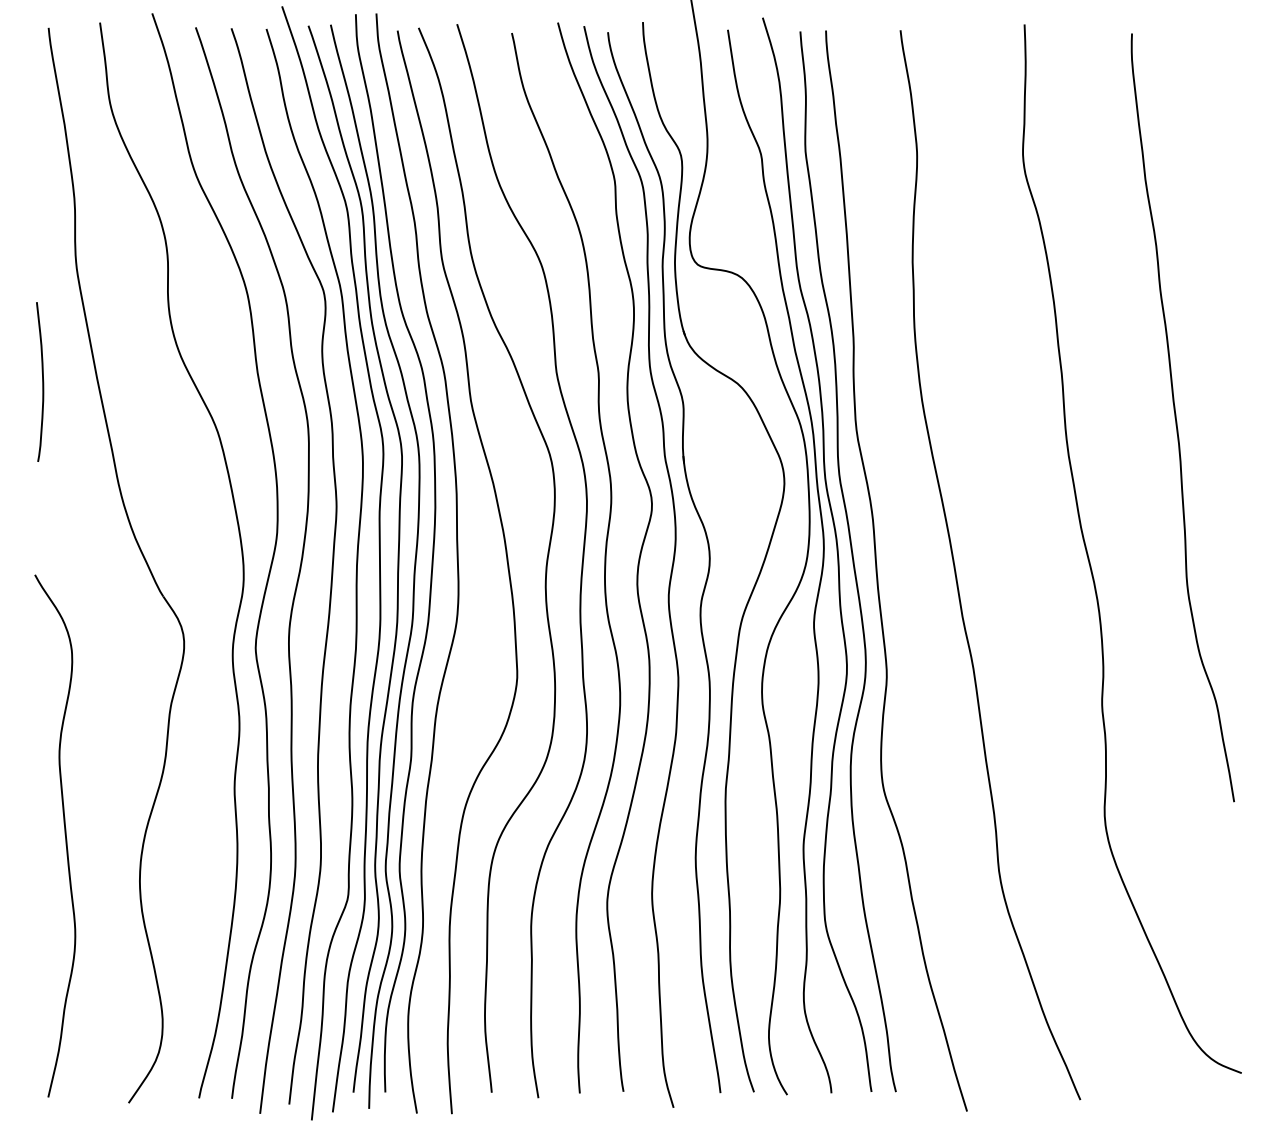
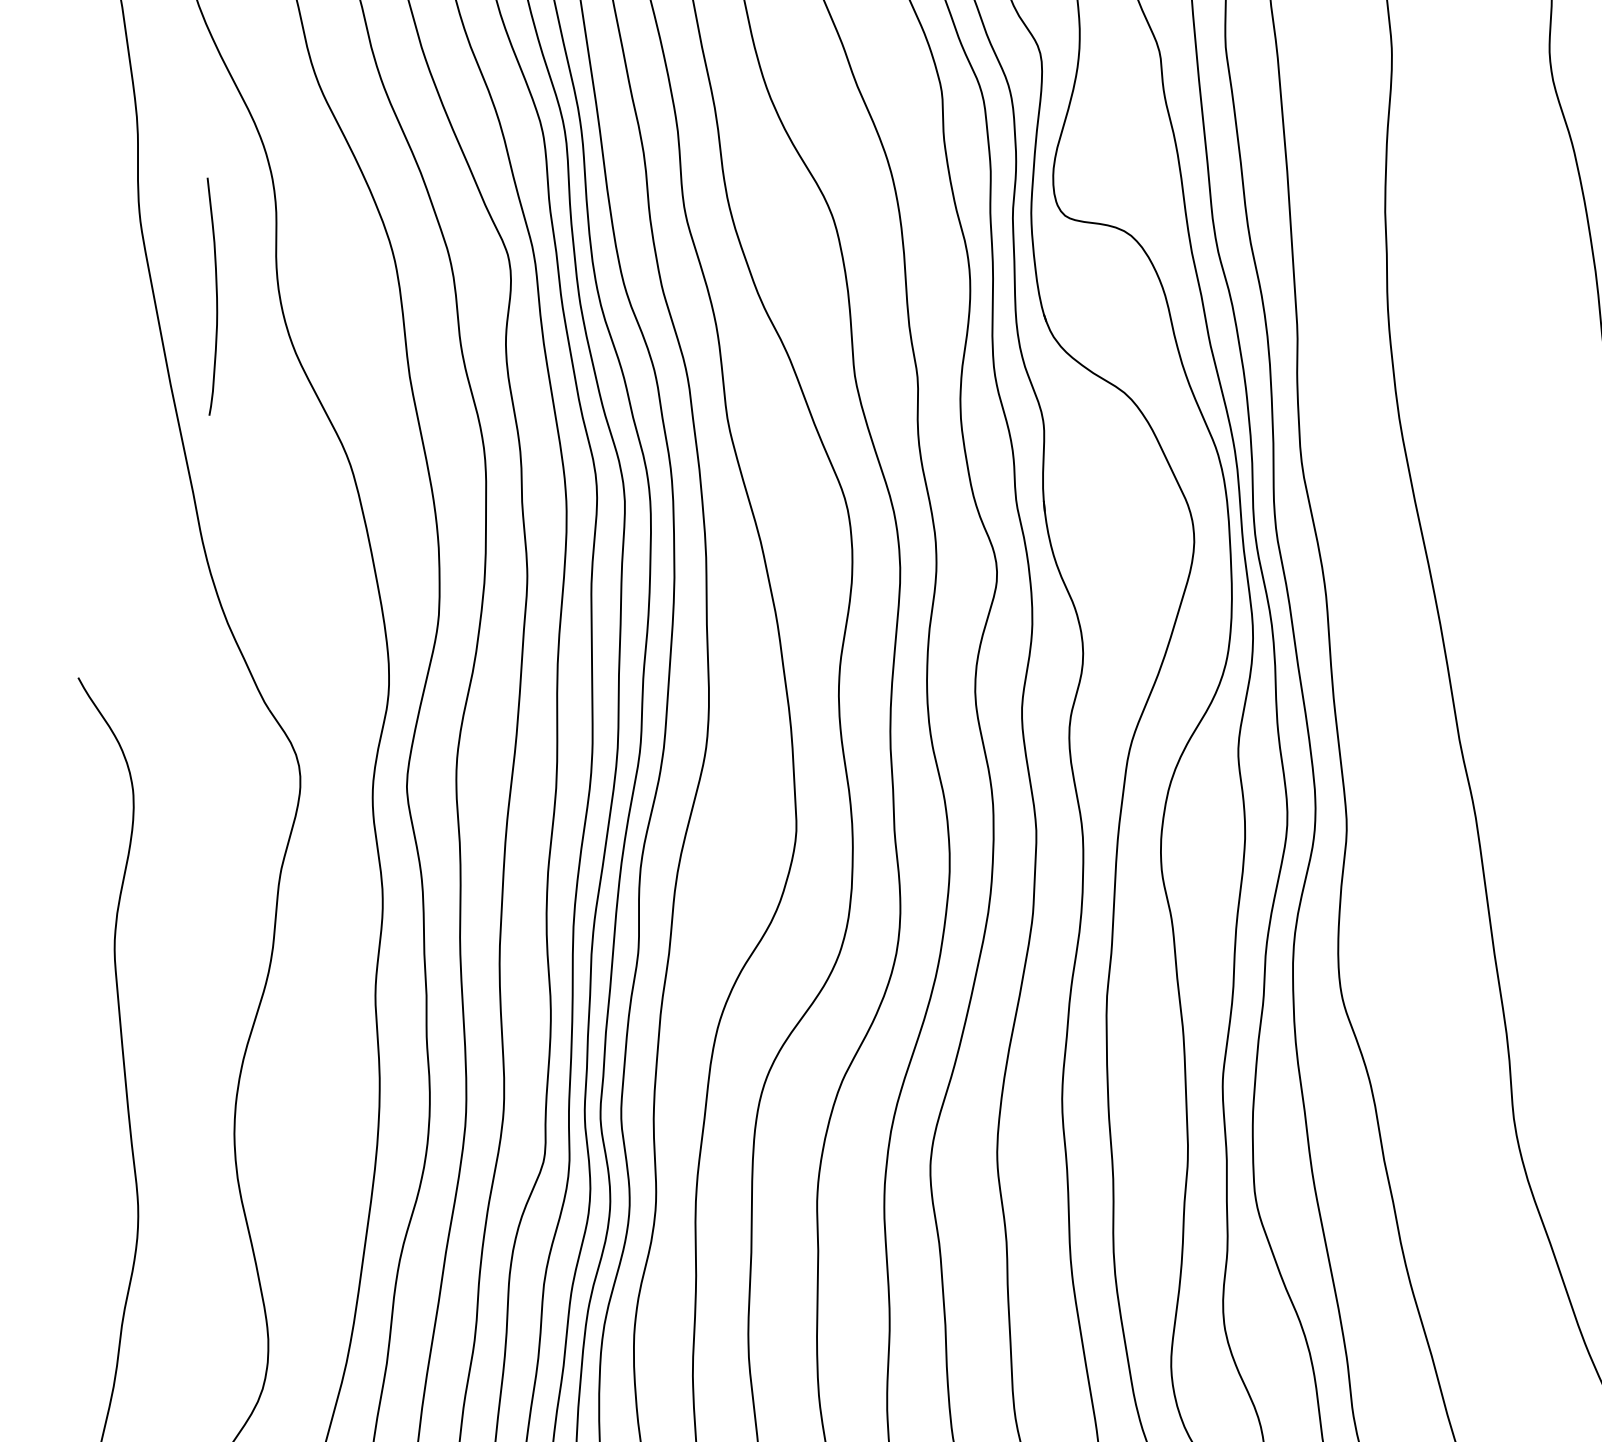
curve: (42, 381) -> (215, 295), moved

